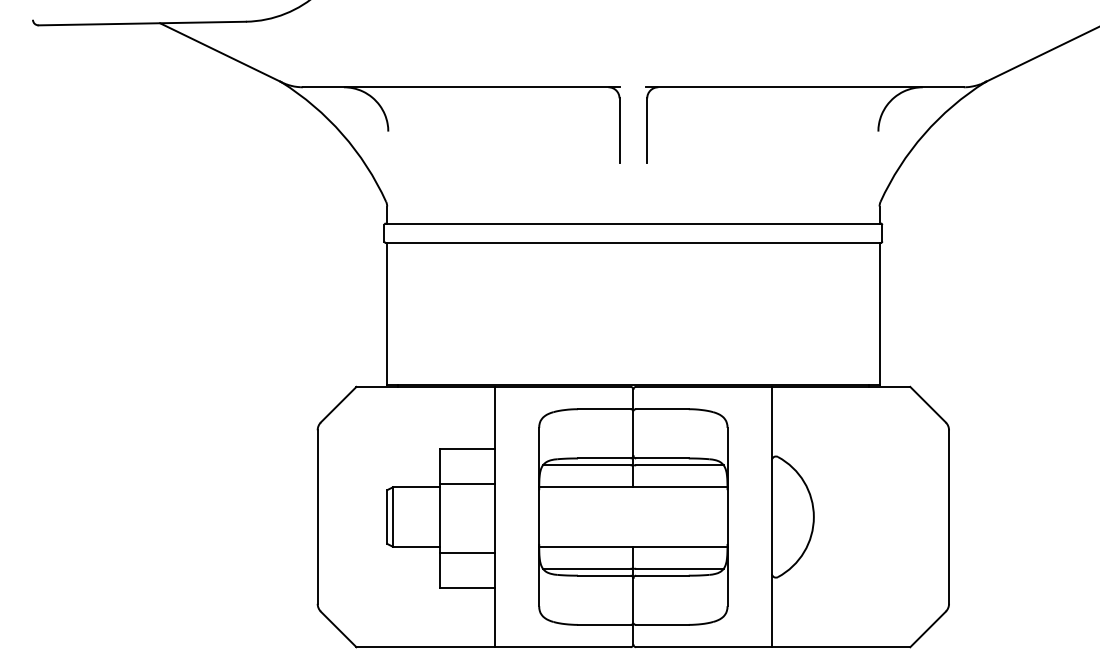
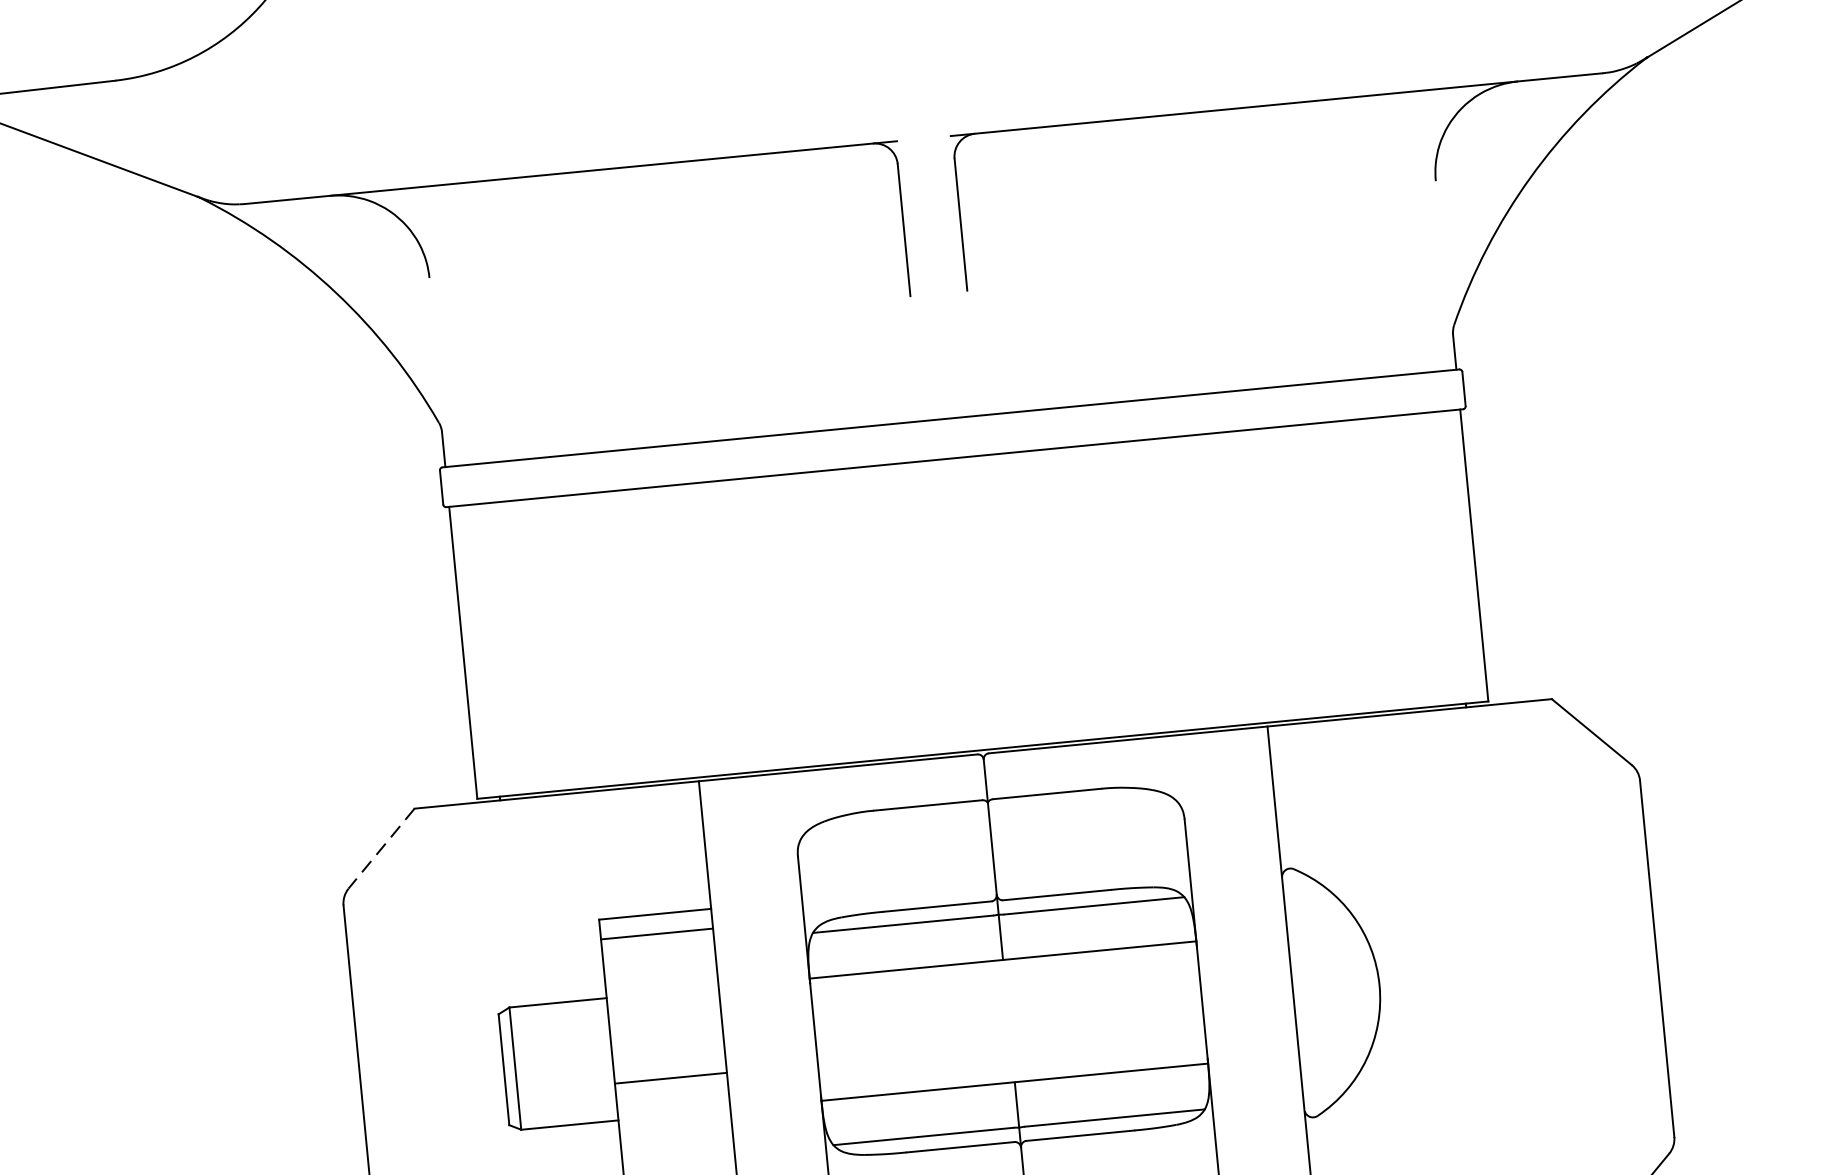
line: (338, 405) -> (381, 850), solid -> dashed
line: (467, 483) -> (656, 933), moved
line: (467, 552) -> (670, 1077), moved

